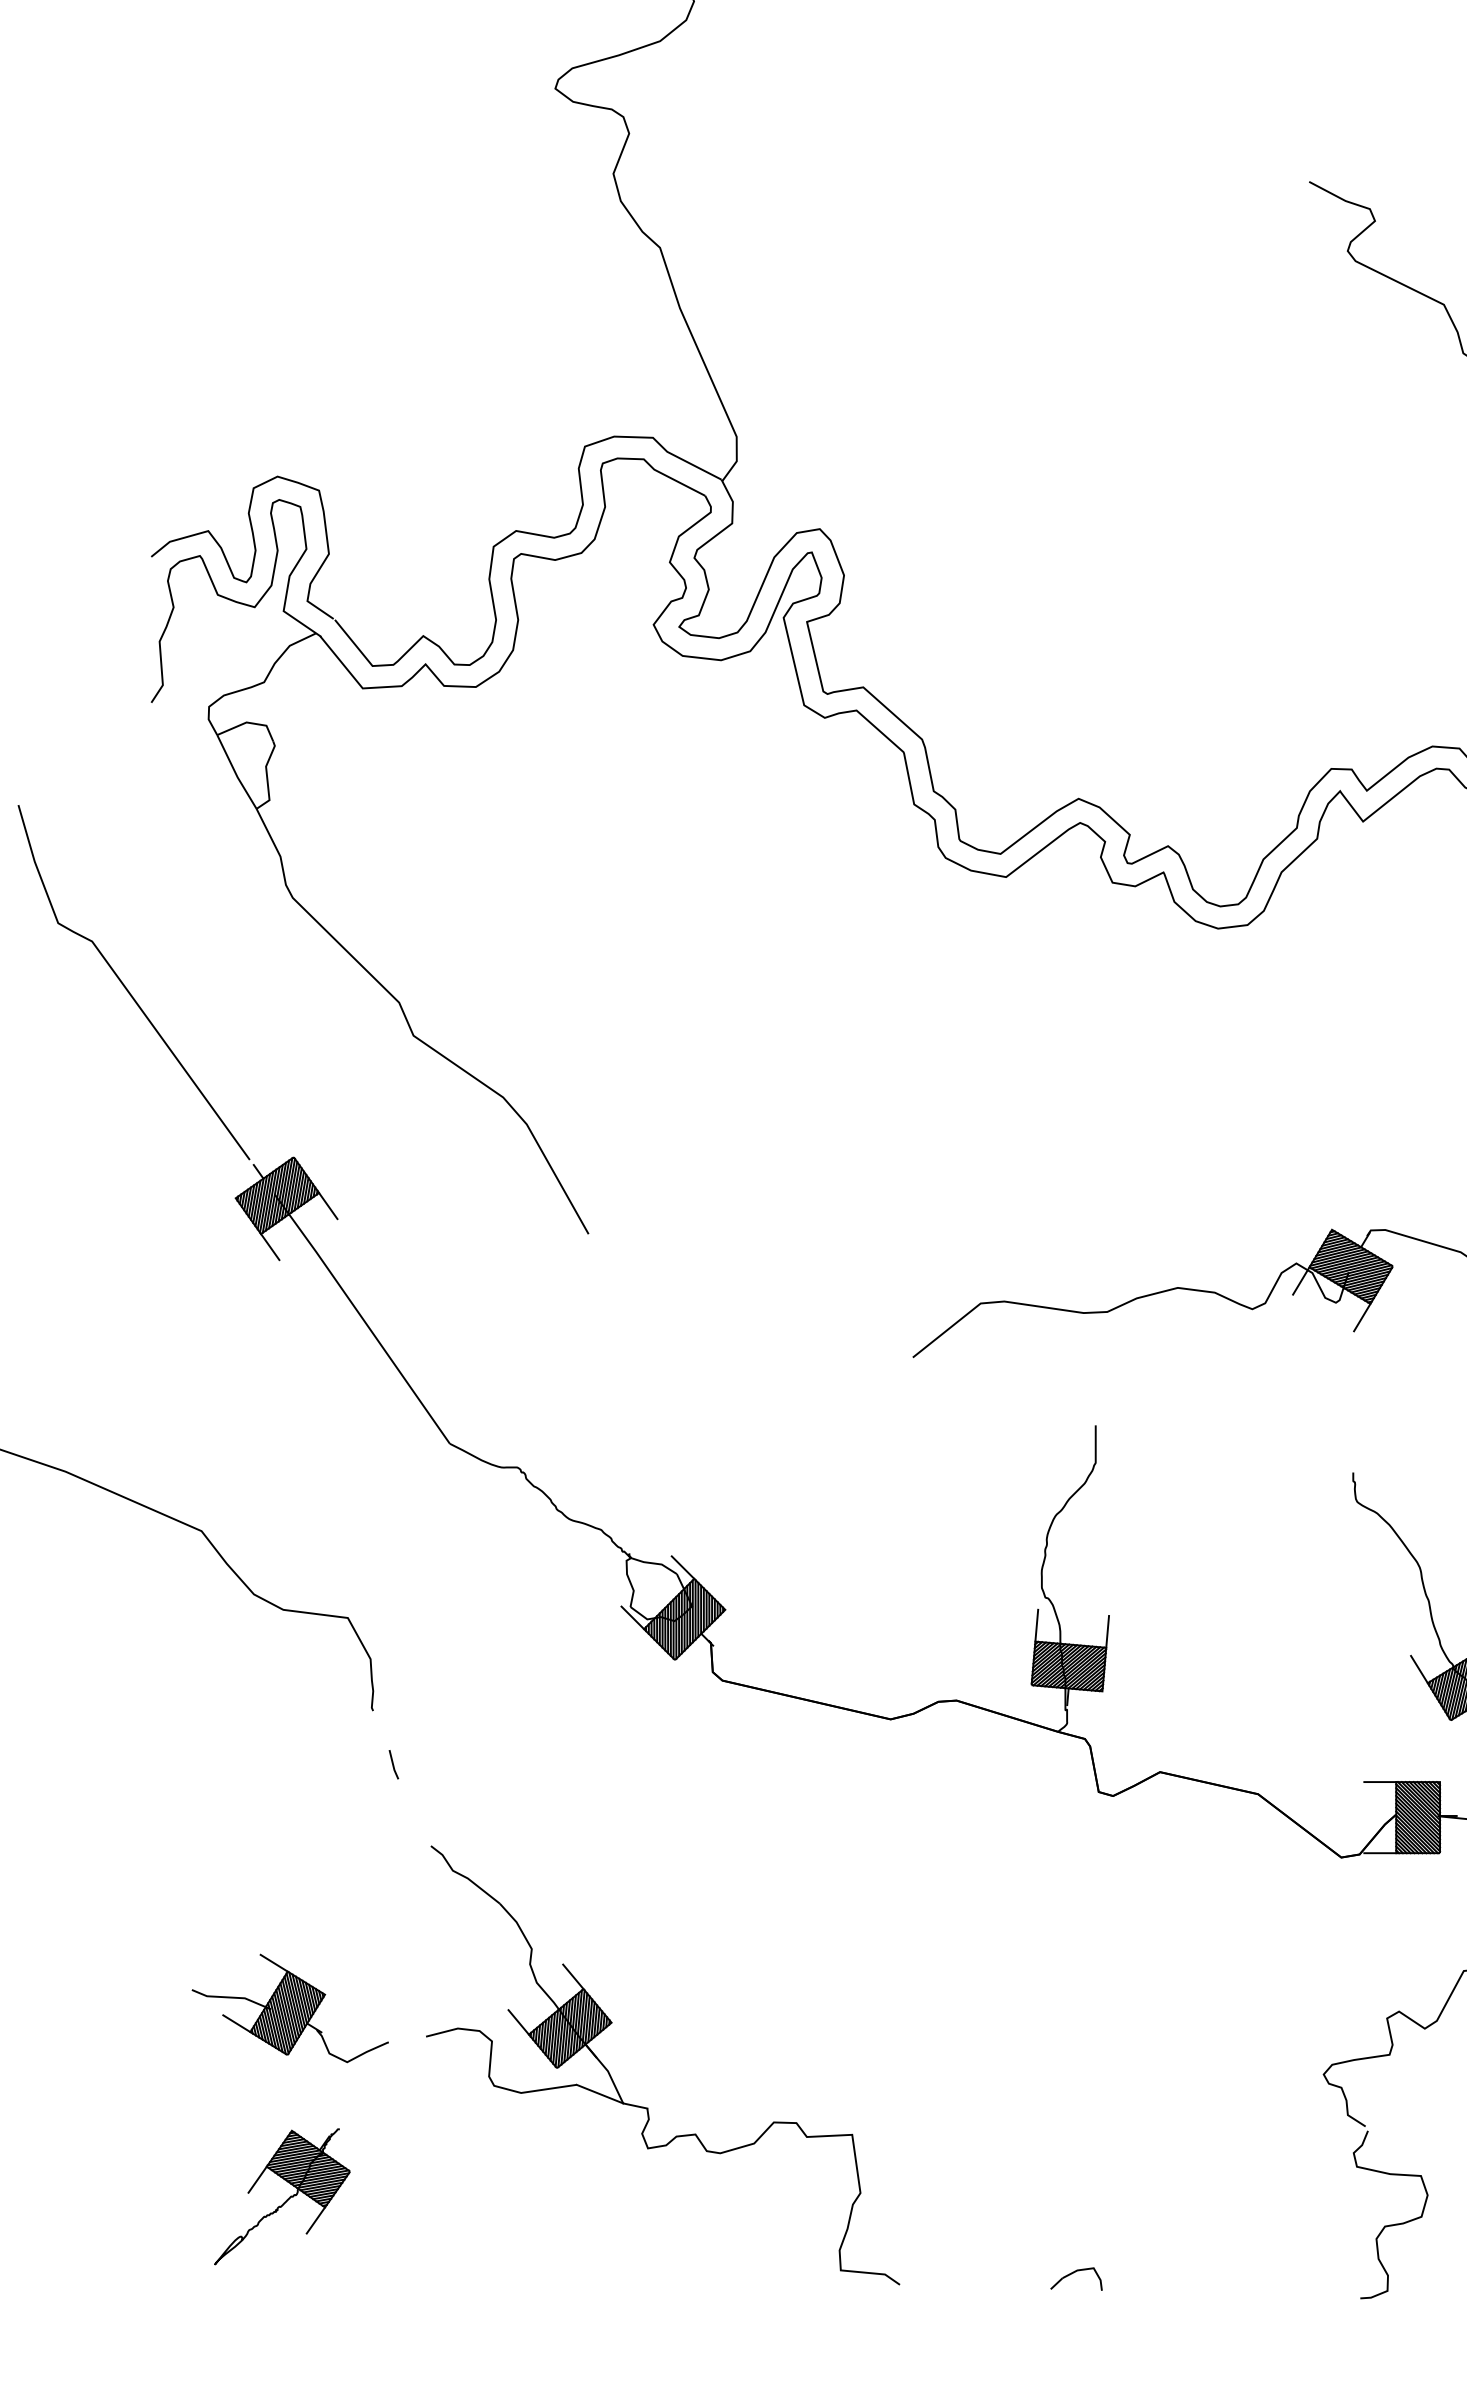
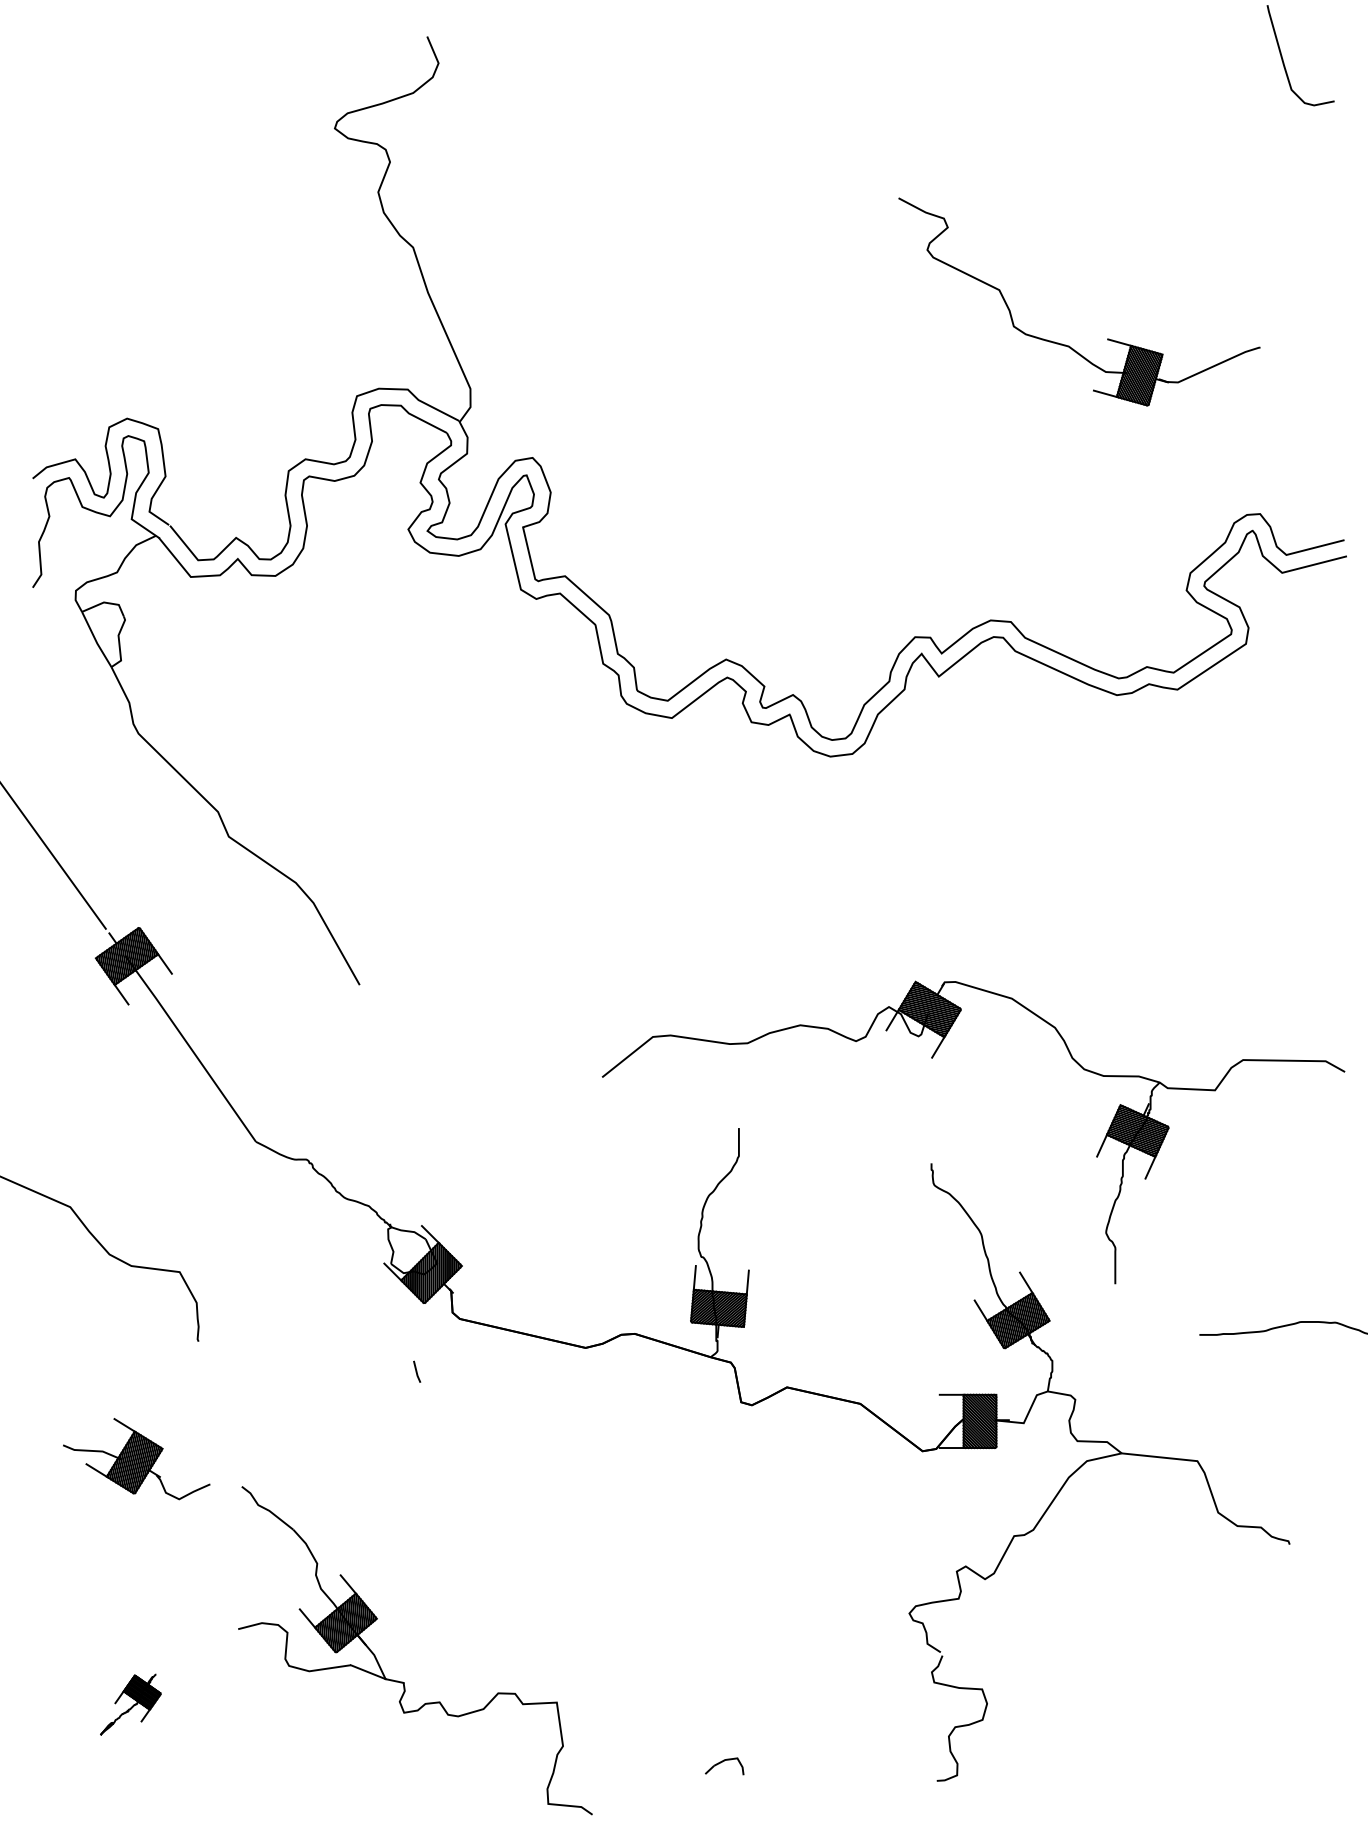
line: (394, 1764) -> (417, 1371), moved
part: (290, 2008) -> (136, 1459), moved
part: (645, 2106) -> (402, 1681), moved
part: (282, 2196) -> (130, 1704), size x0.6

